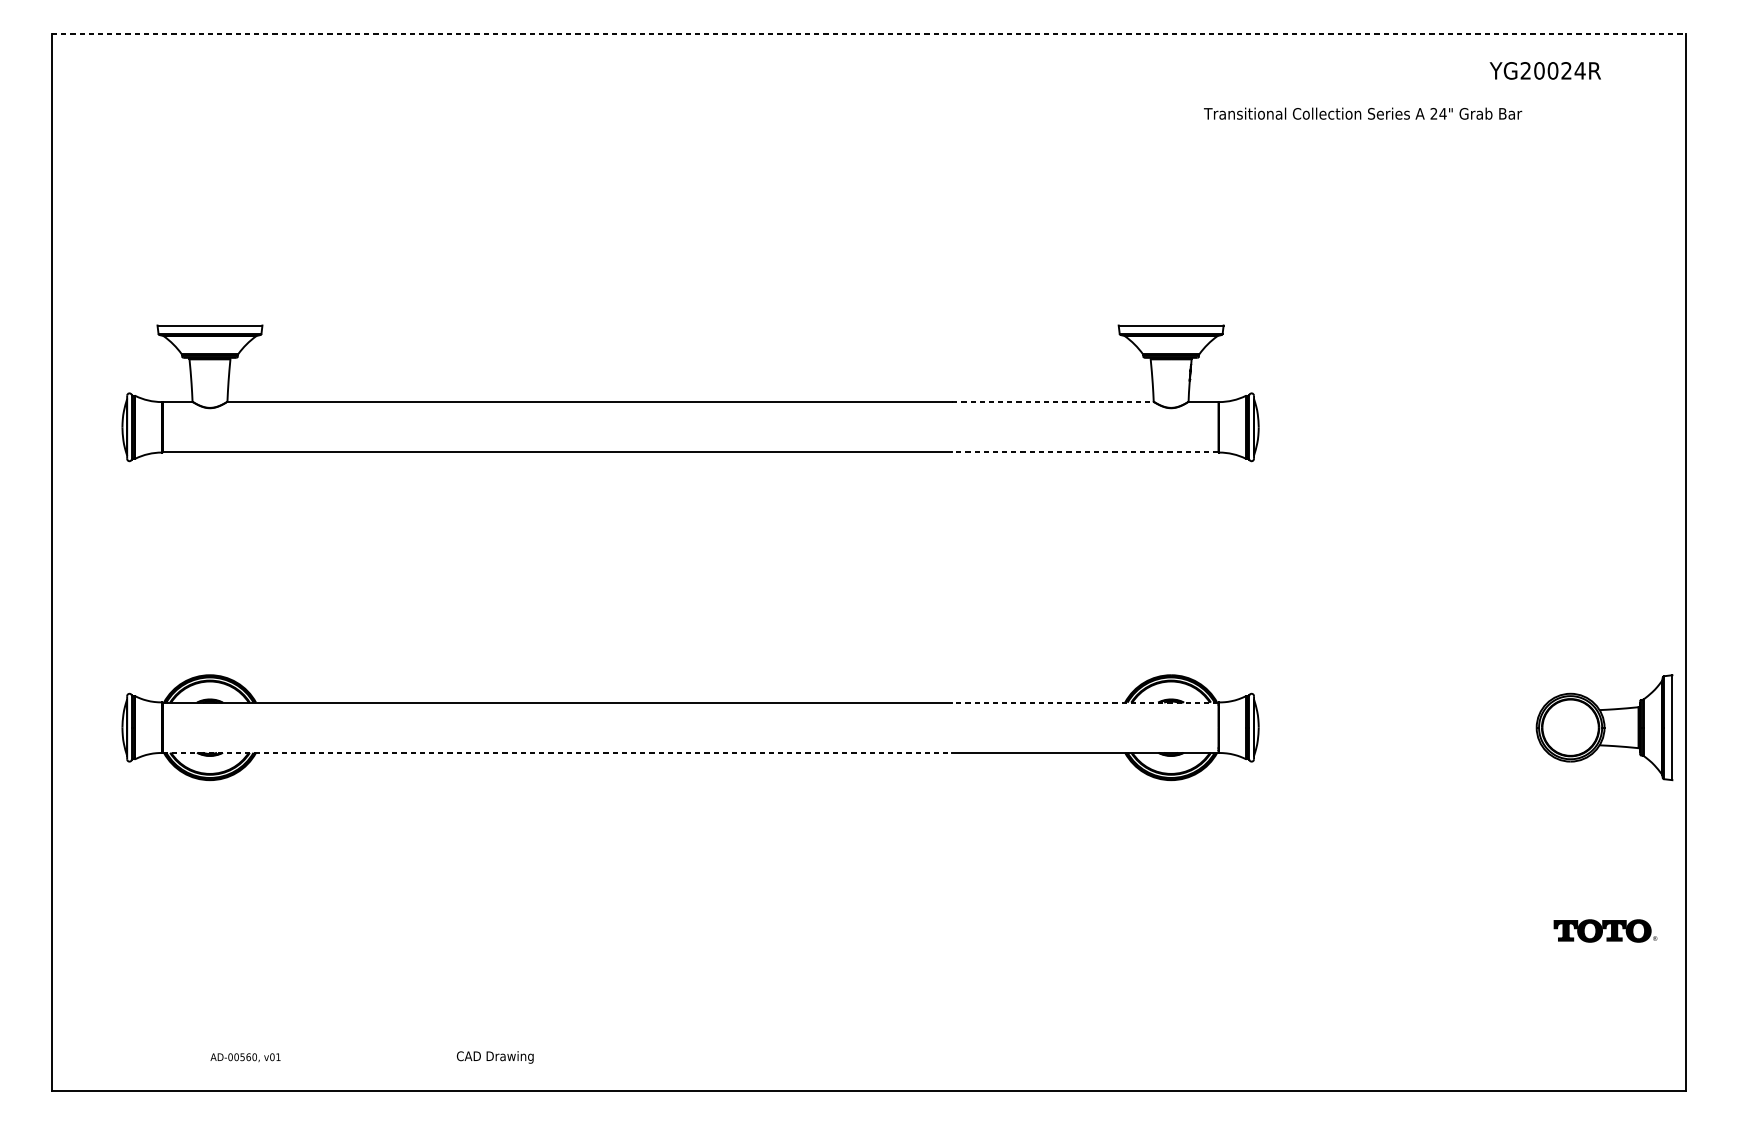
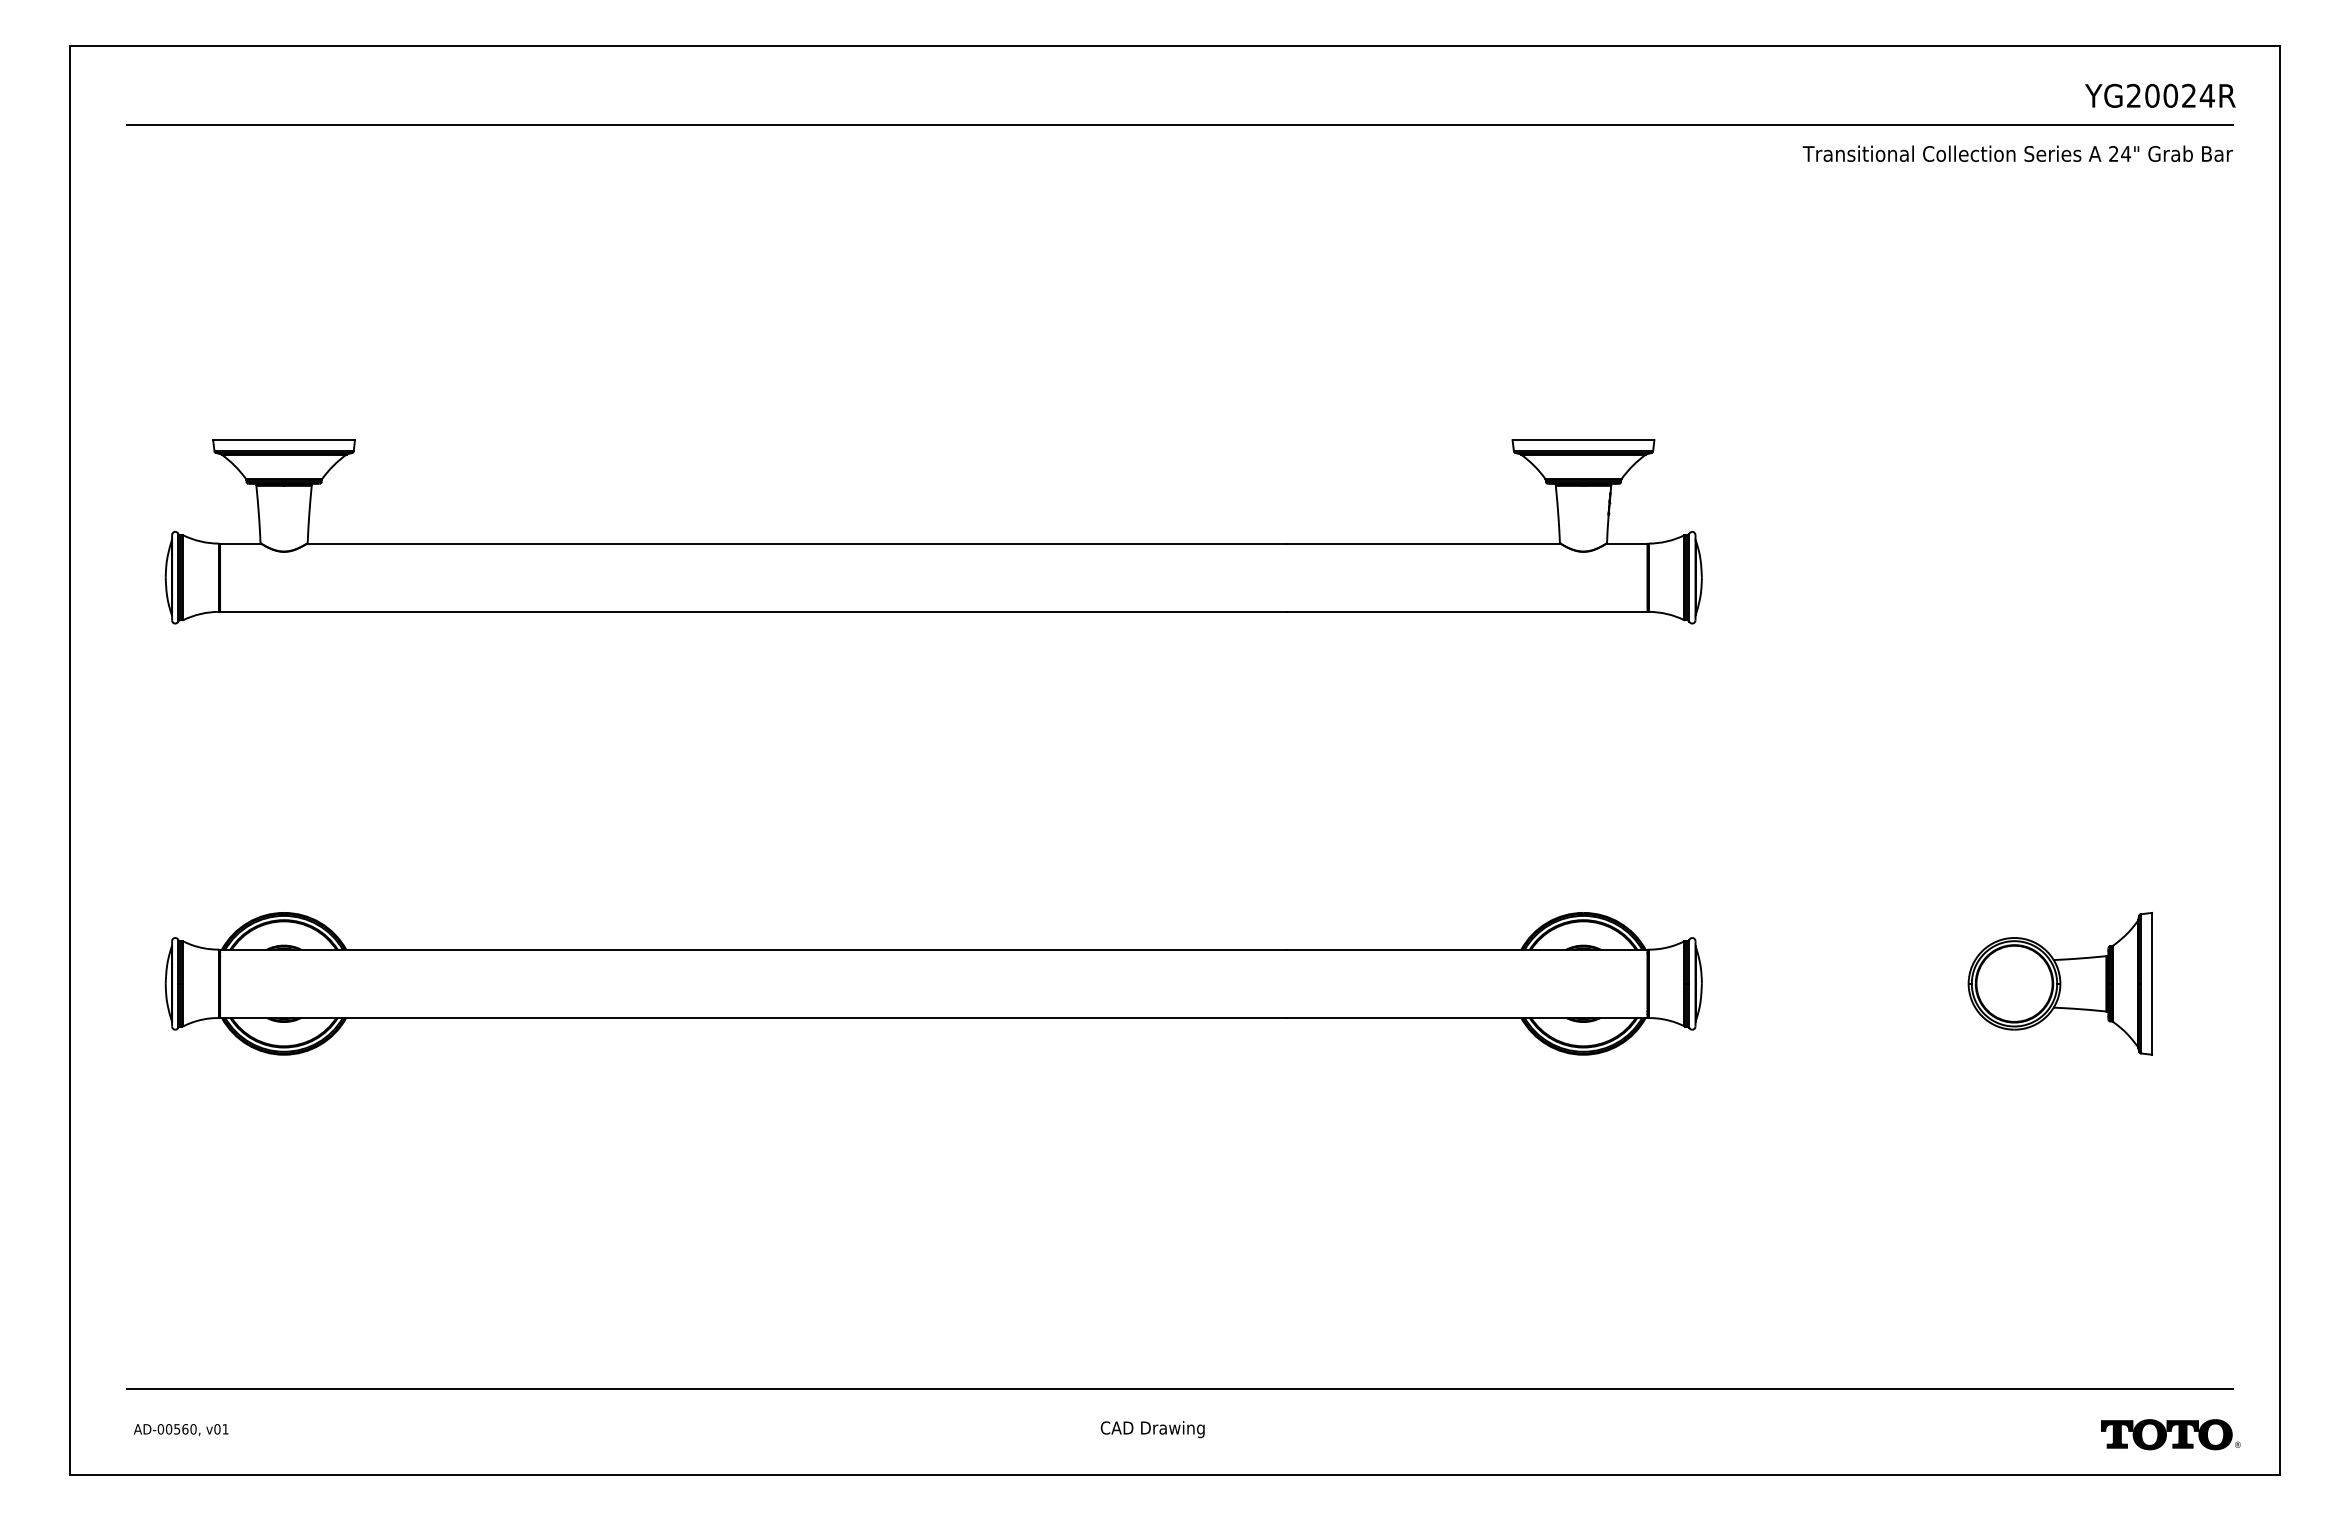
line: (868, 33) -> (1174, 45), dashed -> solid
text: (1545, 70) -> (2160, 95), moved
line: (872, 92) -> (1179, 125), added
text: (1362, 113) -> (2017, 153), moved
line: (1052, 401) -> (1423, 543), dashed -> solid
line: (1084, 452) -> (1466, 611), dashed -> solid
line: (1084, 702) -> (1466, 949), dashed -> solid
part: (1603, 727) -> (2059, 983), moved
line: (557, 752) -> (753, 1017), dashed -> solid
part: (1605, 930) -> (2170, 1434), moved
line: (872, 1027) -> (1179, 1389), added
text: (245, 1057) -> (180, 1429), moved
text: (495, 1057) -> (1152, 1429), moved

